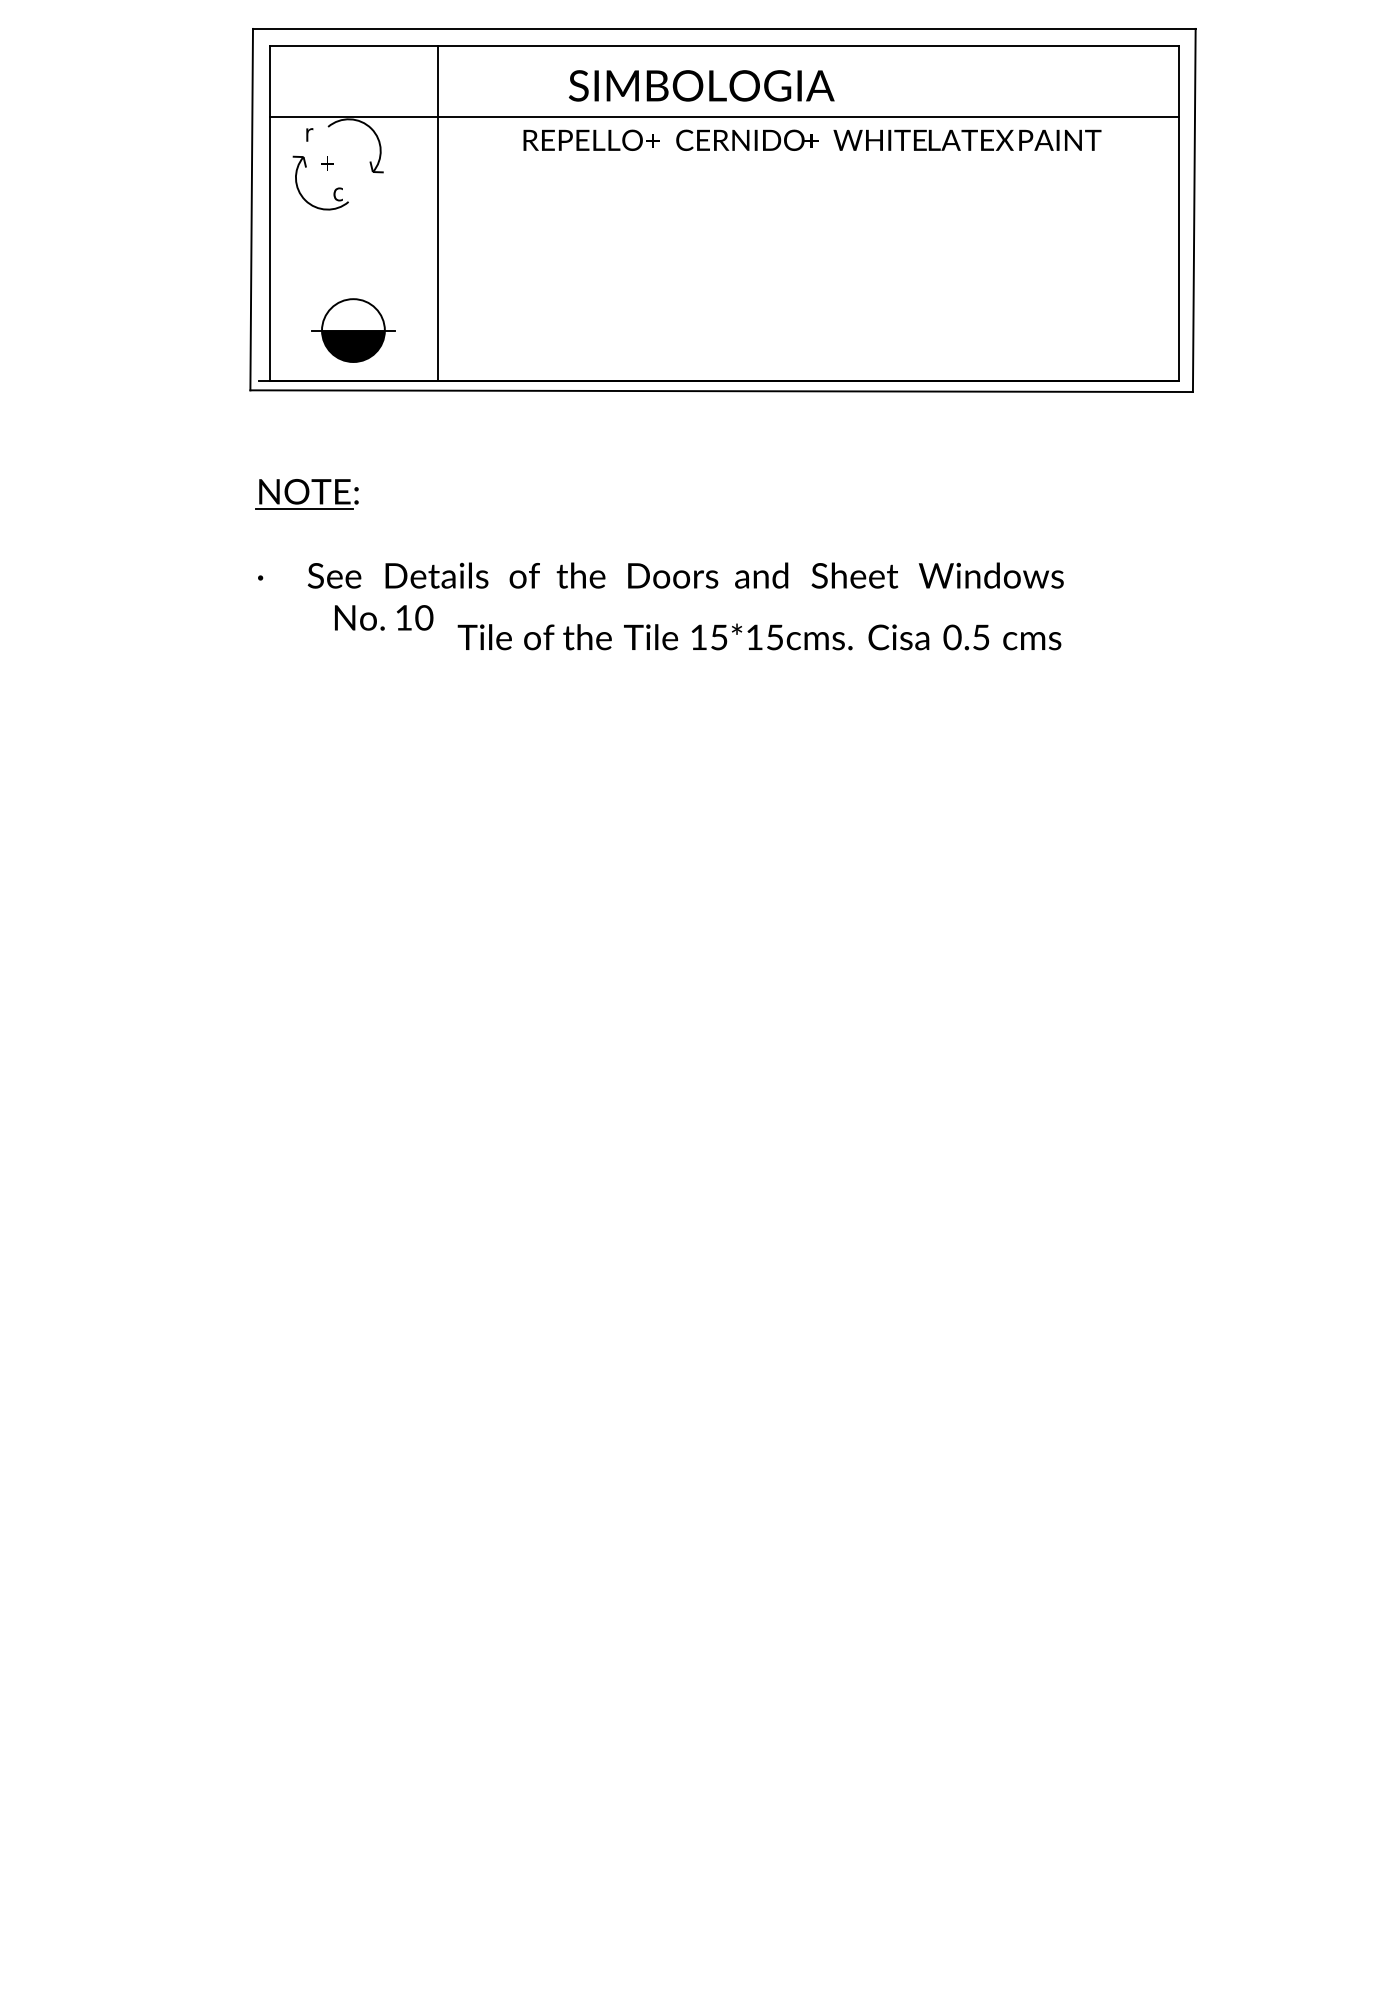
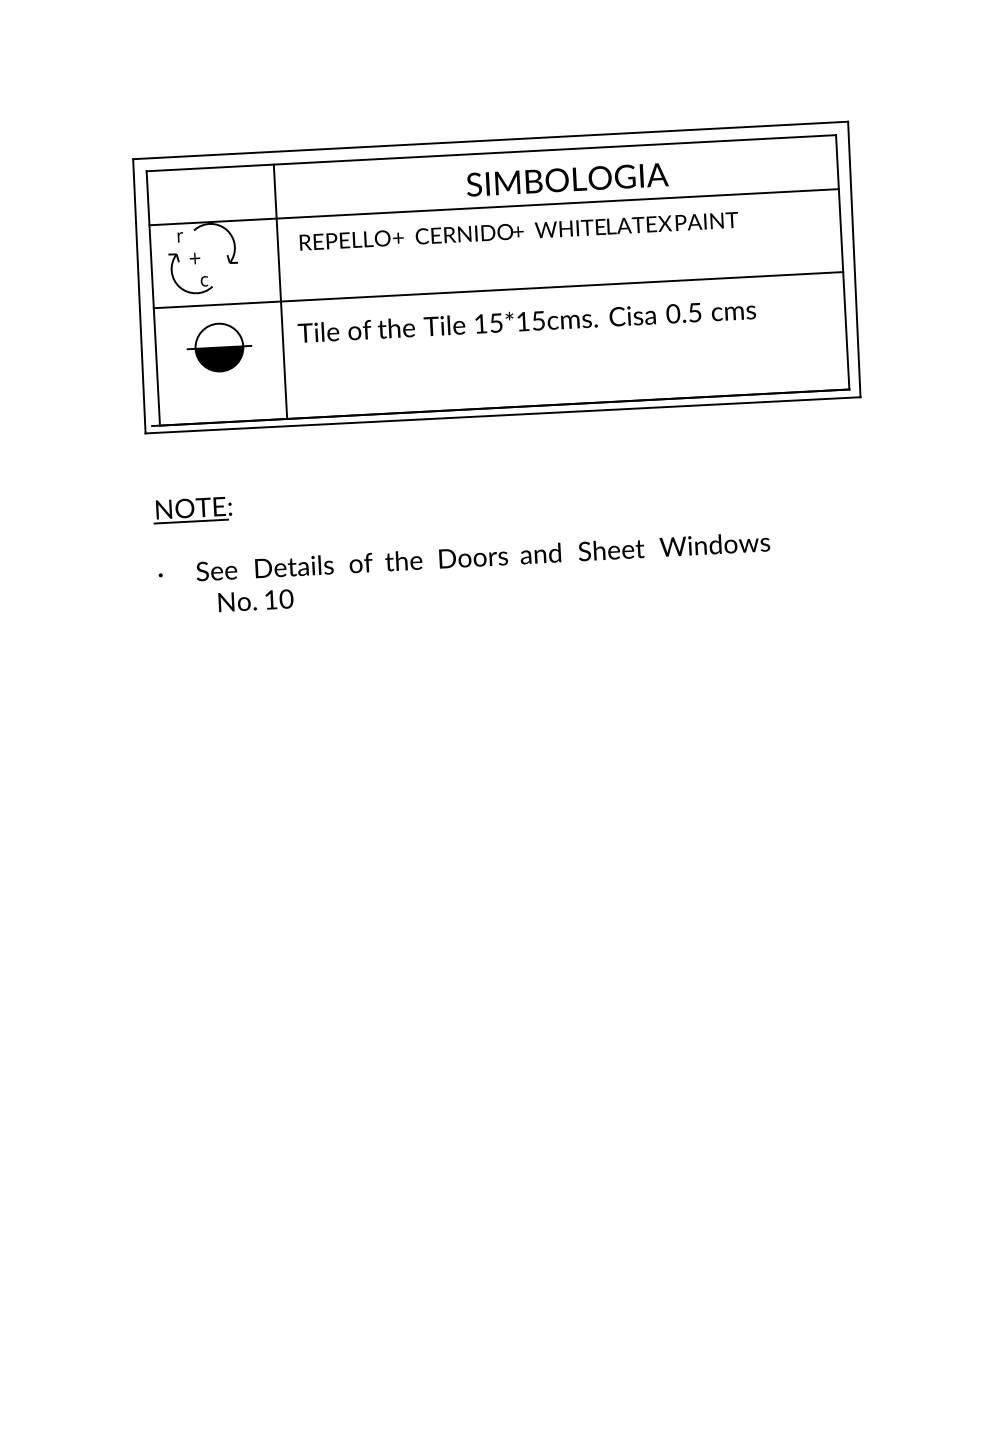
text: (701, 85) -> (567, 179), moved
text: (812, 139) -> (519, 230), moved
line: (723, 226) -> (497, 290), added
part: (353, 330) -> (219, 347), moved
text: (759, 636) -> (526, 320), moved

